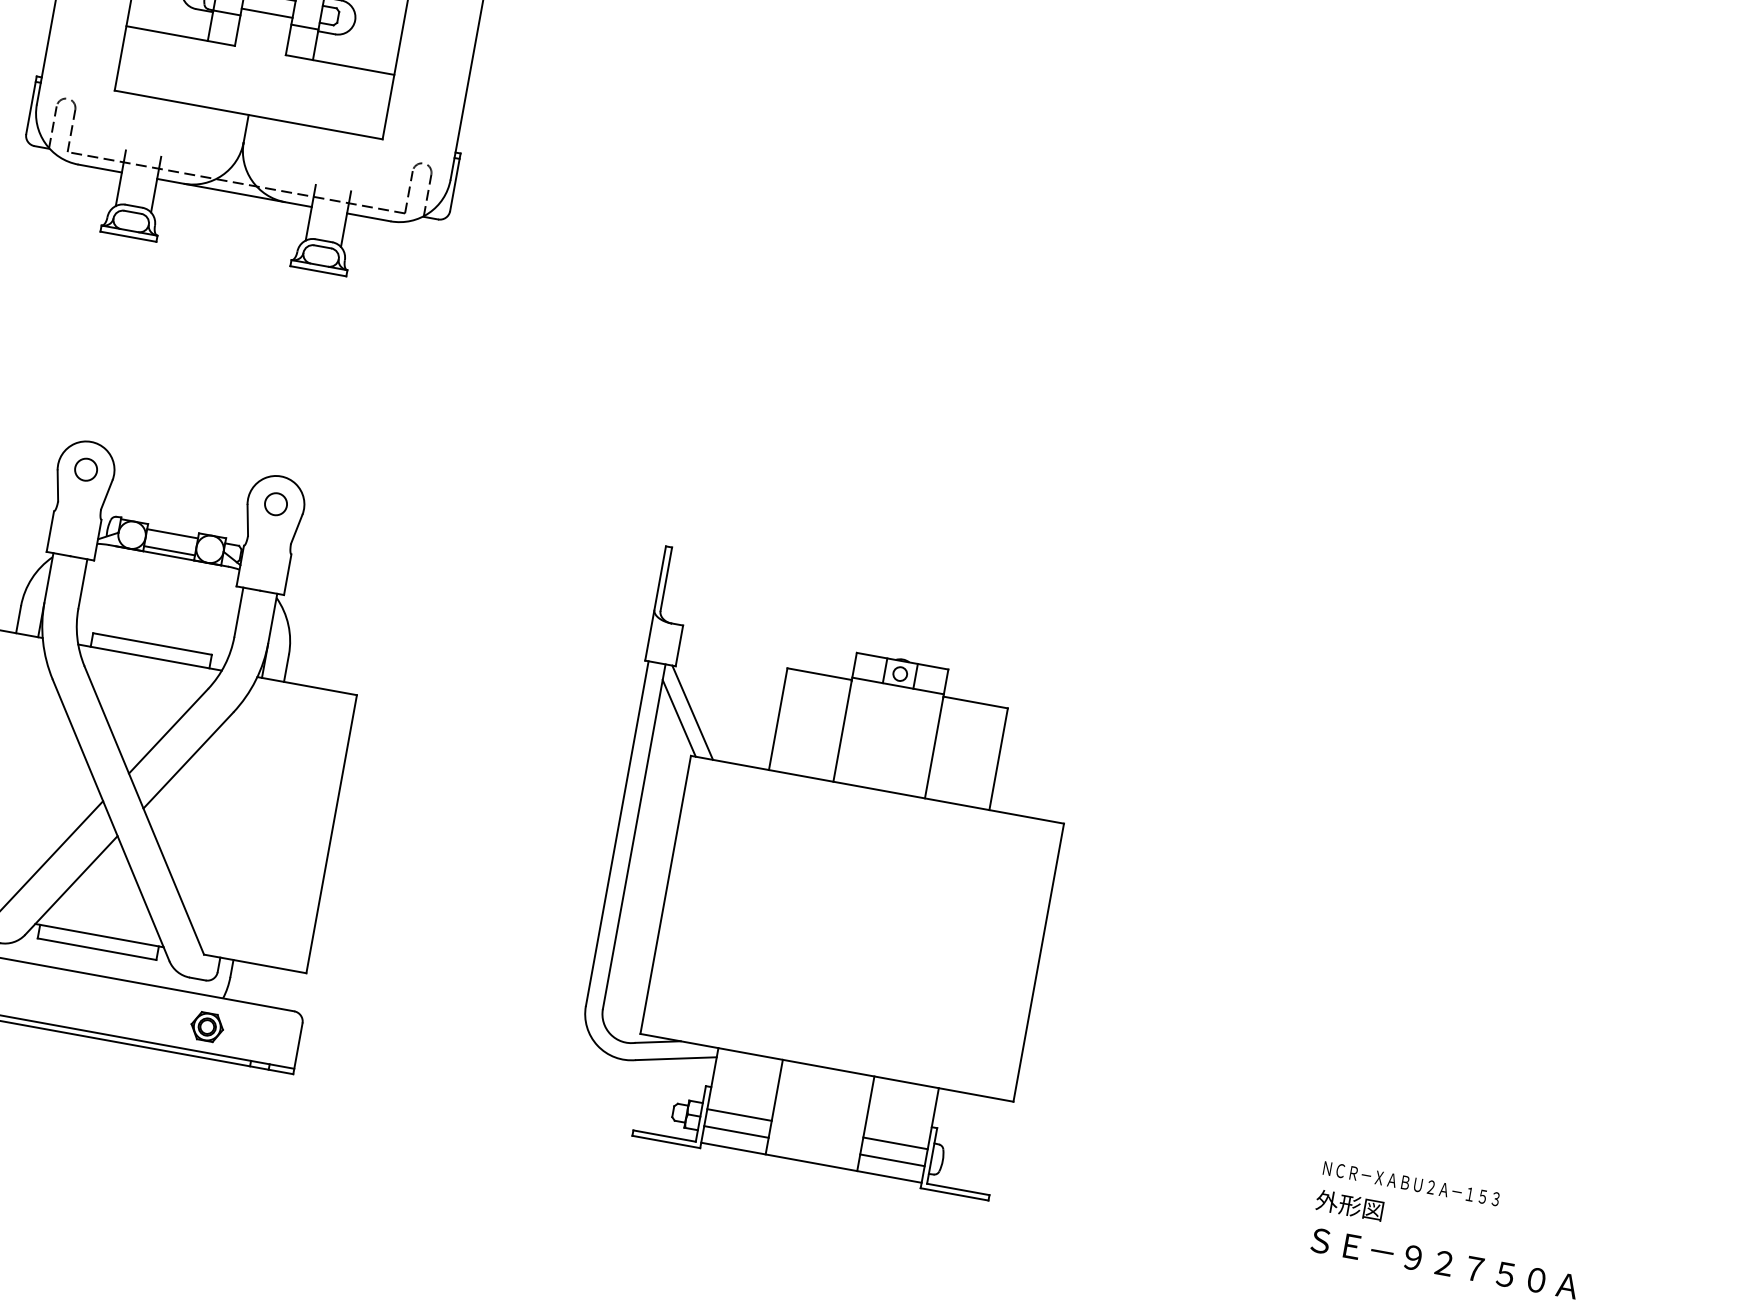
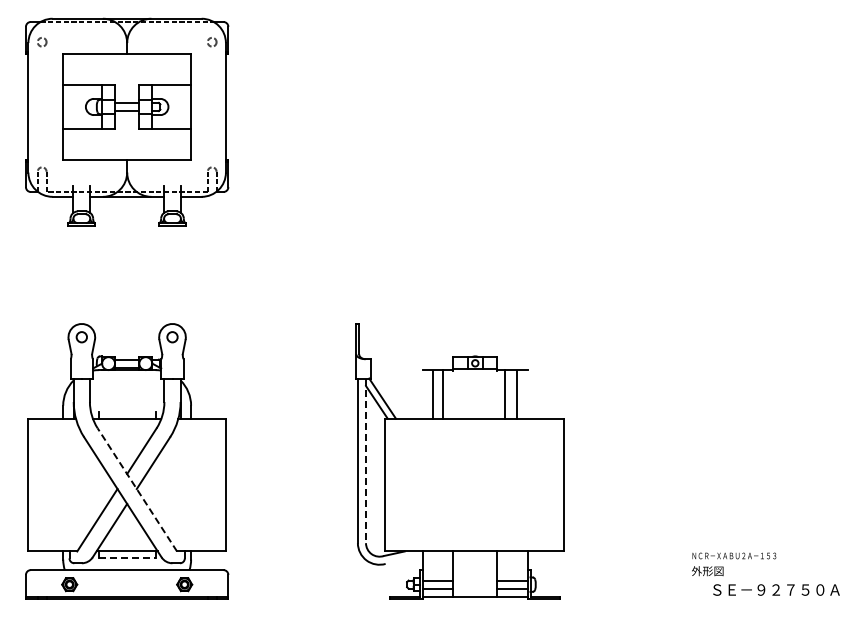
line: (151, 644) -> (126, 412), removed
line: (777, 719) -> (442, 394), moved
line: (842, 731) -> (433, 394), moved
line: (934, 747) -> (517, 394), moved
line: (997, 759) -> (504, 394), moved
line: (144, 809) -> (137, 489), solid -> dashed
line: (635, 838) -> (366, 461), solid -> dashed
line: (97, 948) -> (127, 557), solid -> dashed
line: (675, 1057) -> (403, 559), removed
text: (1408, 1201) -> (734, 564), moved

